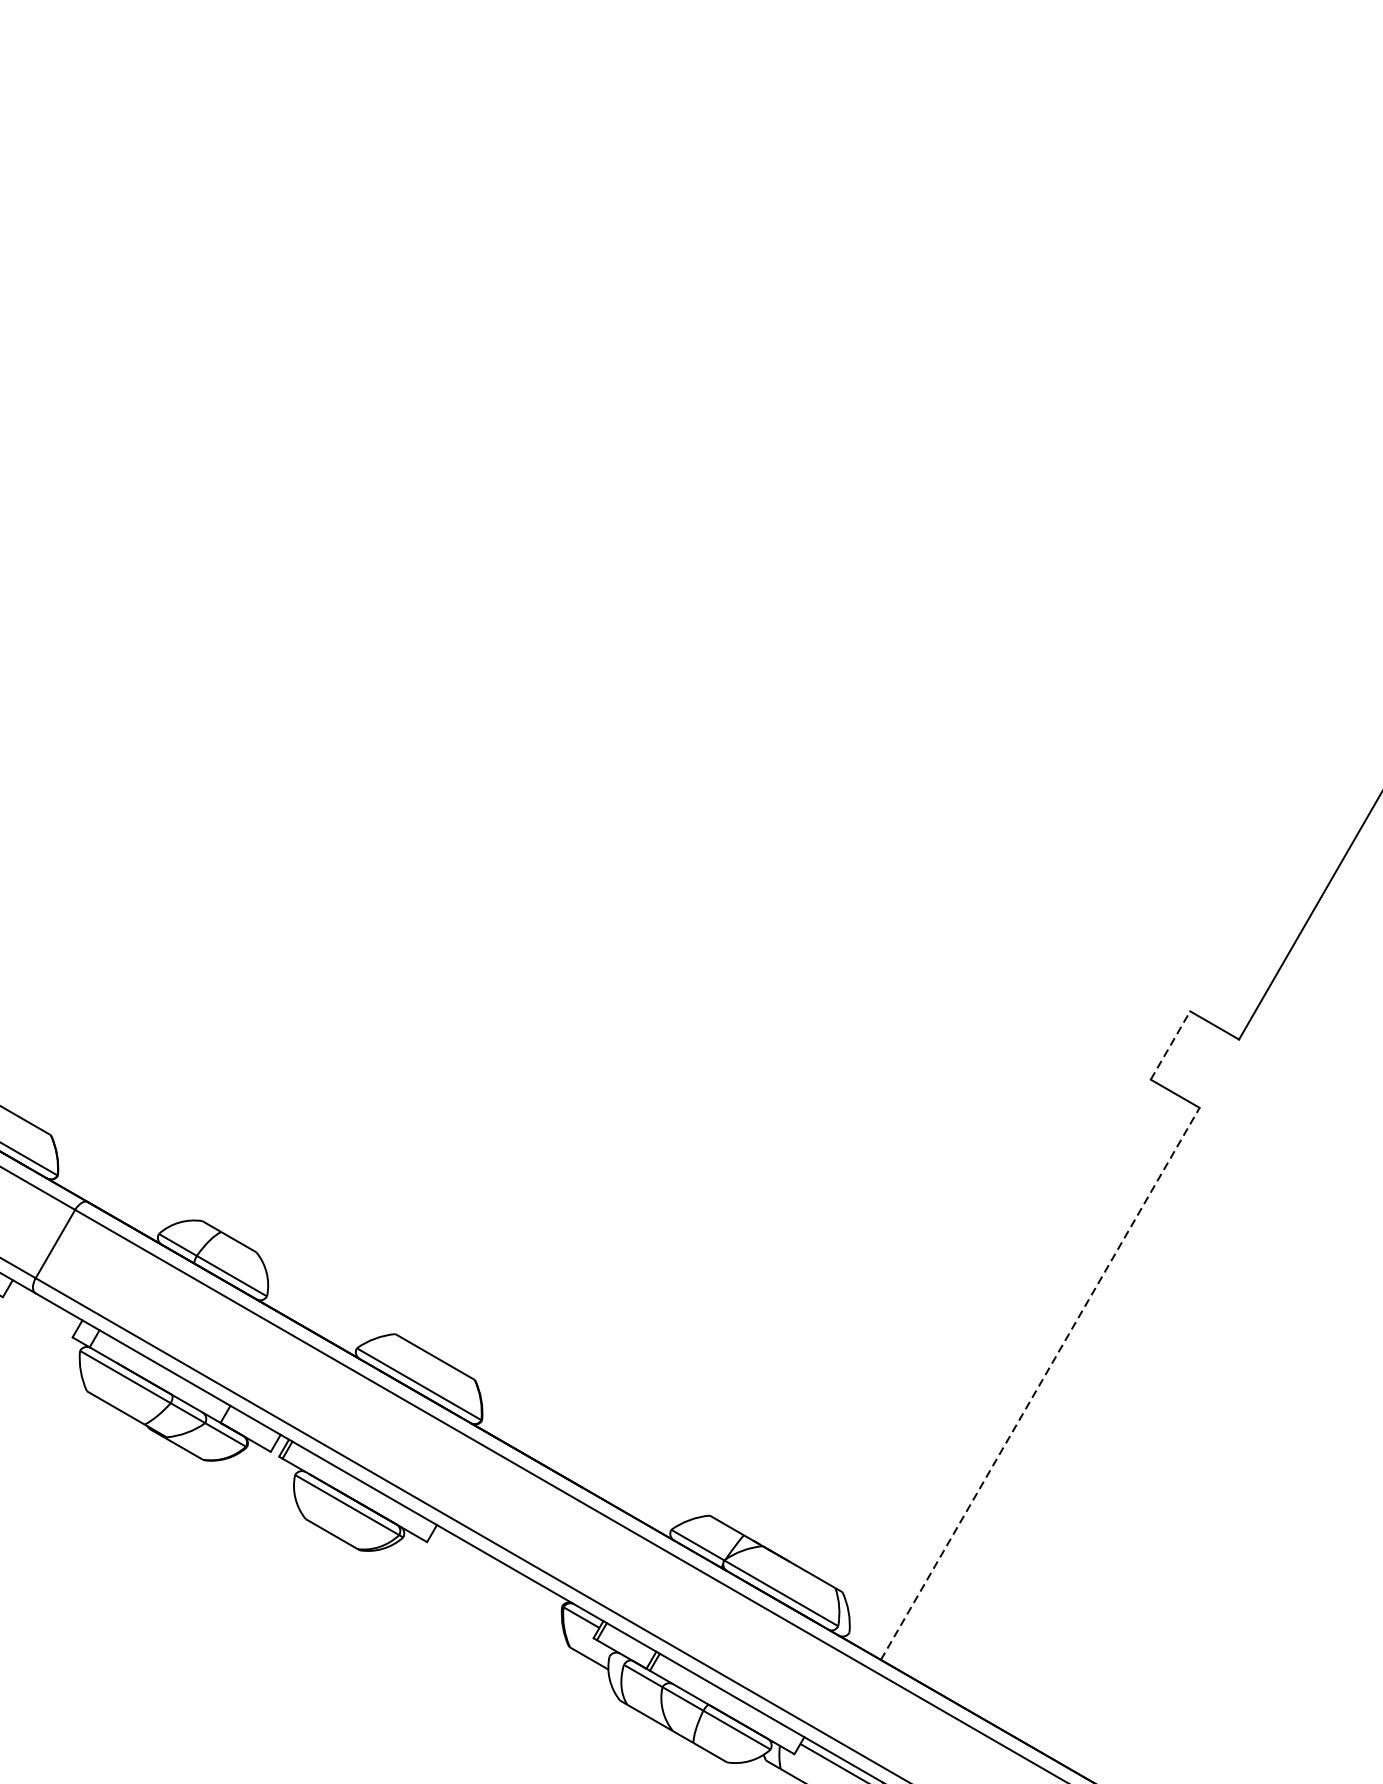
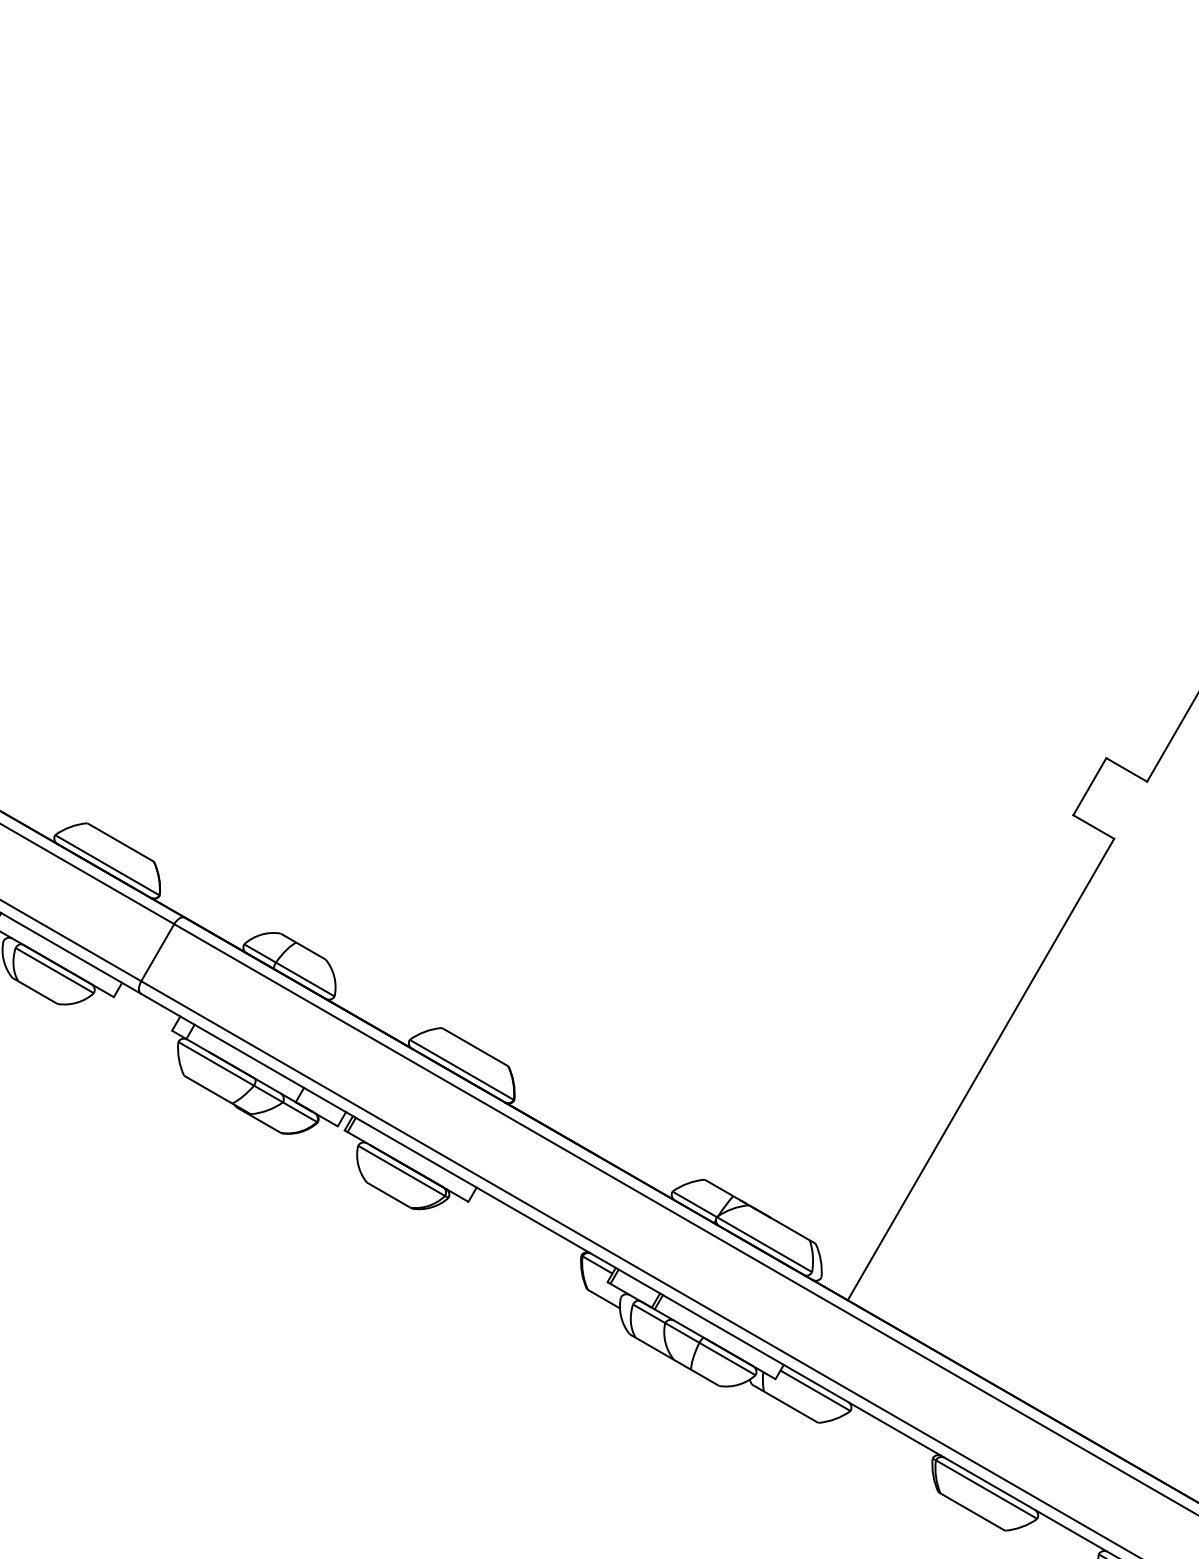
line: (1170, 1045) -> (1089, 786), dashed -> solid
line: (1040, 1383) -> (981, 1069), dashed -> solid

